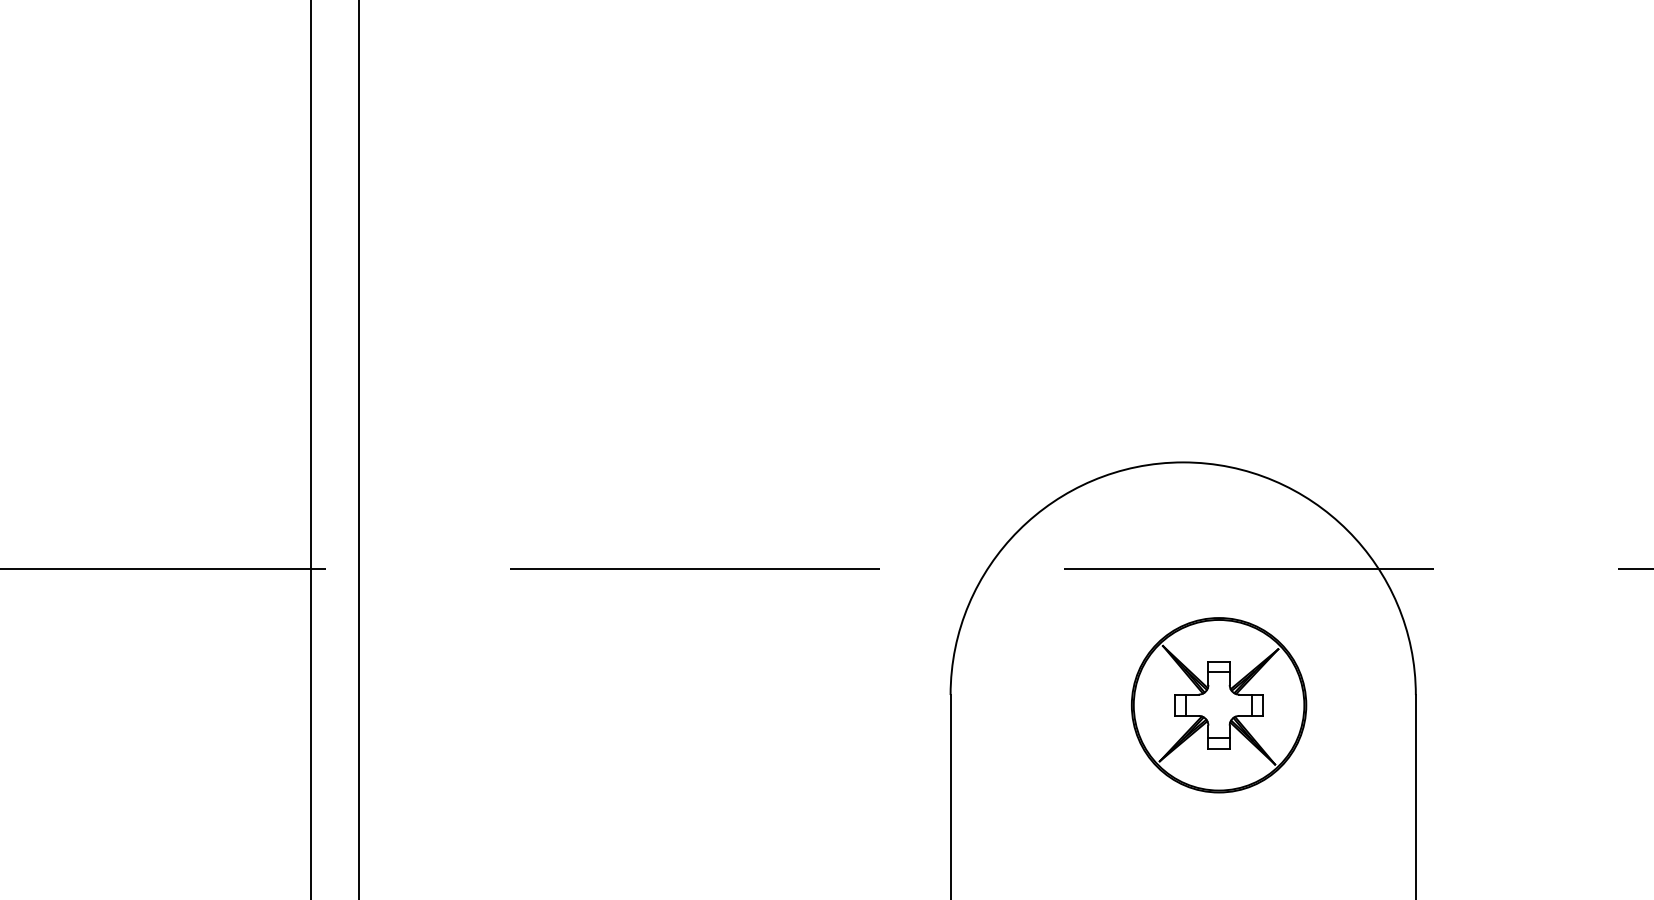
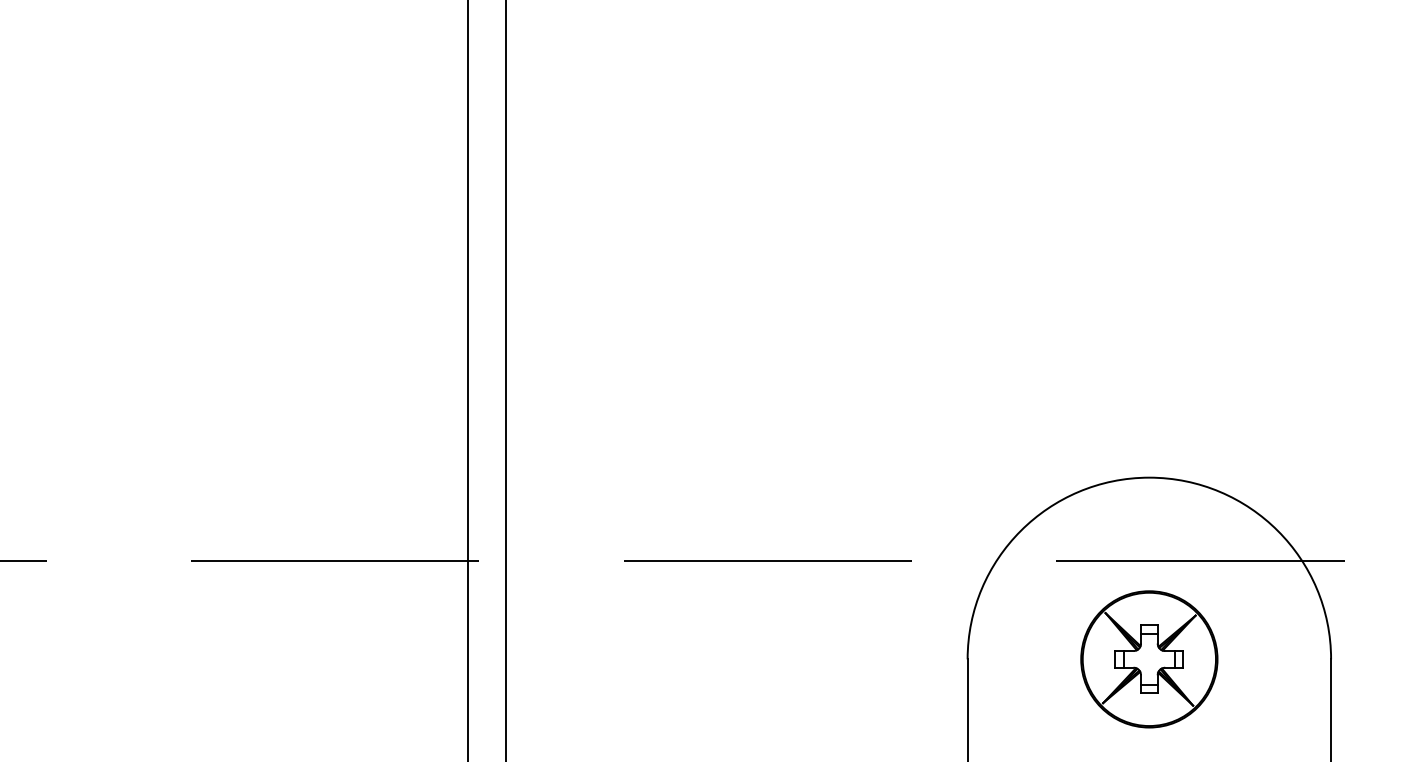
part: (1219, 705) -> (1149, 659), moved

